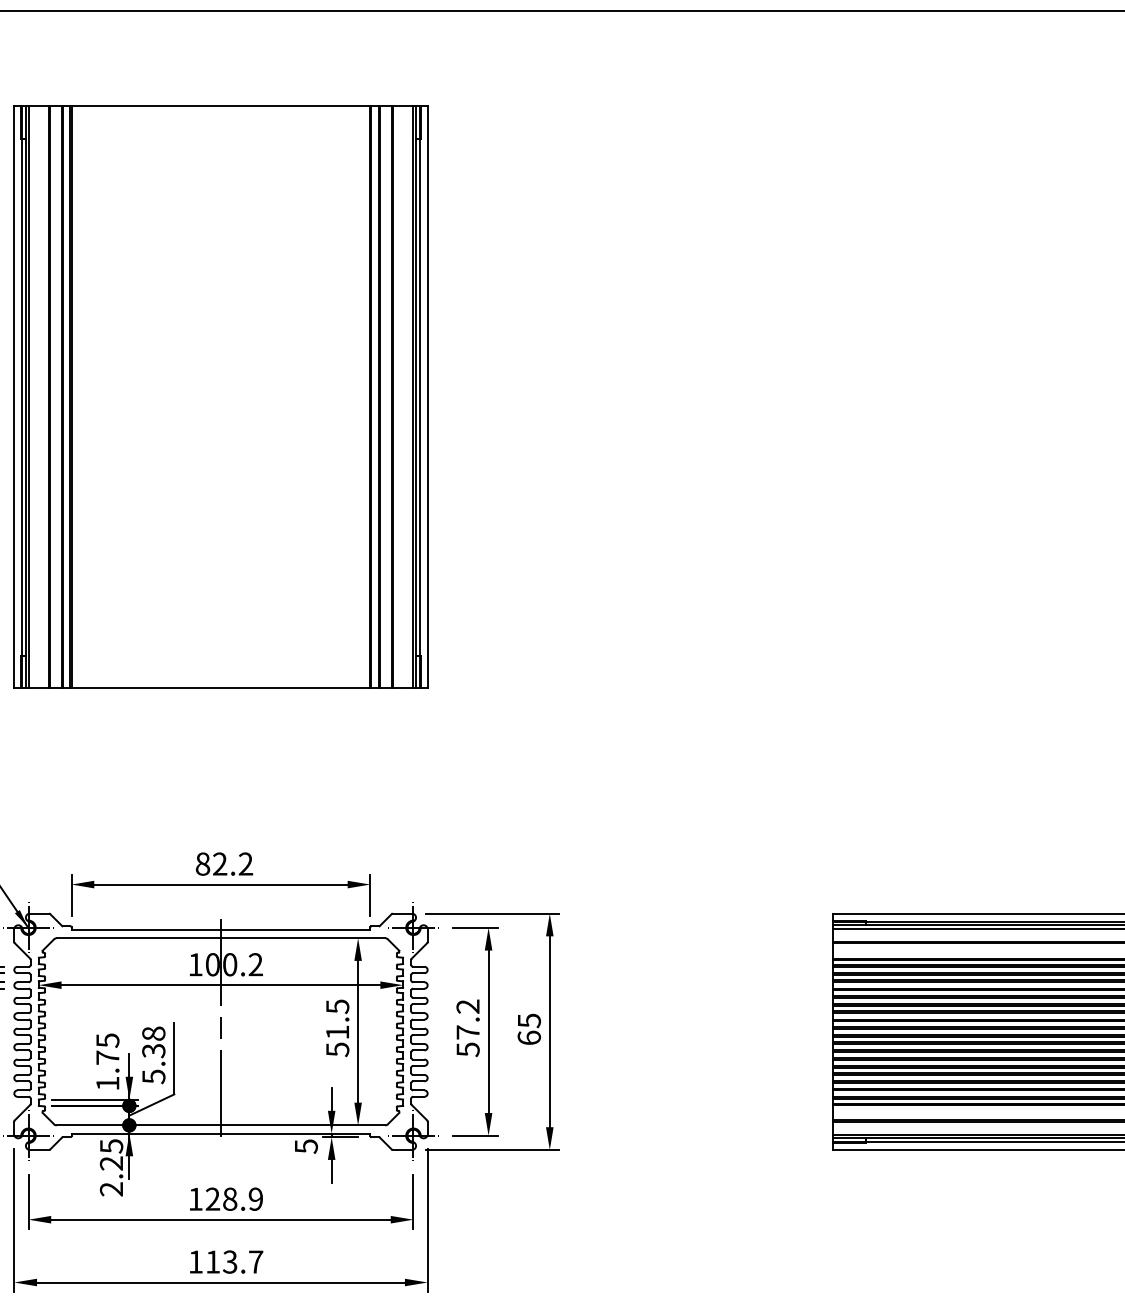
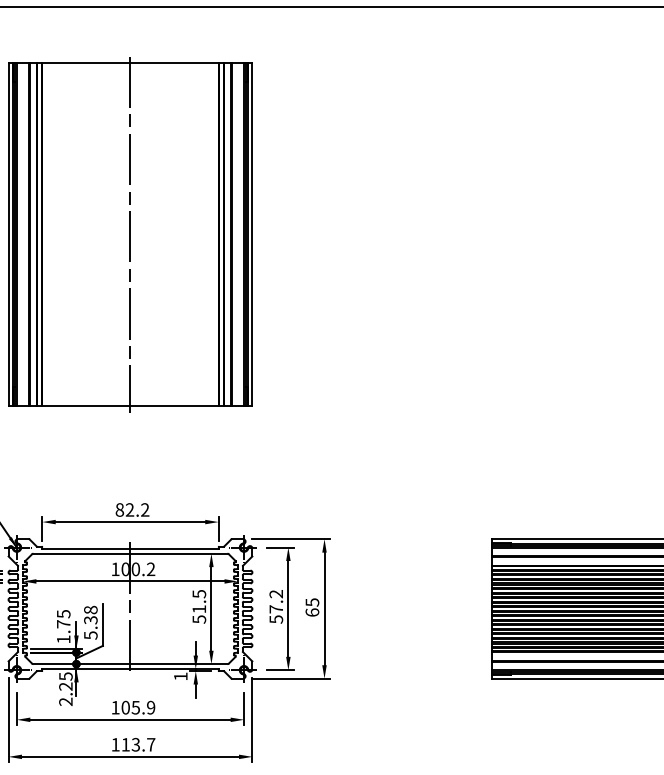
line: (220, 397) -> (130, 234), added
text: (305, 1146) -> (180, 676), 5 -> 1
text: (220, 1198) -> (130, 707), 128.9 -> 105.9

